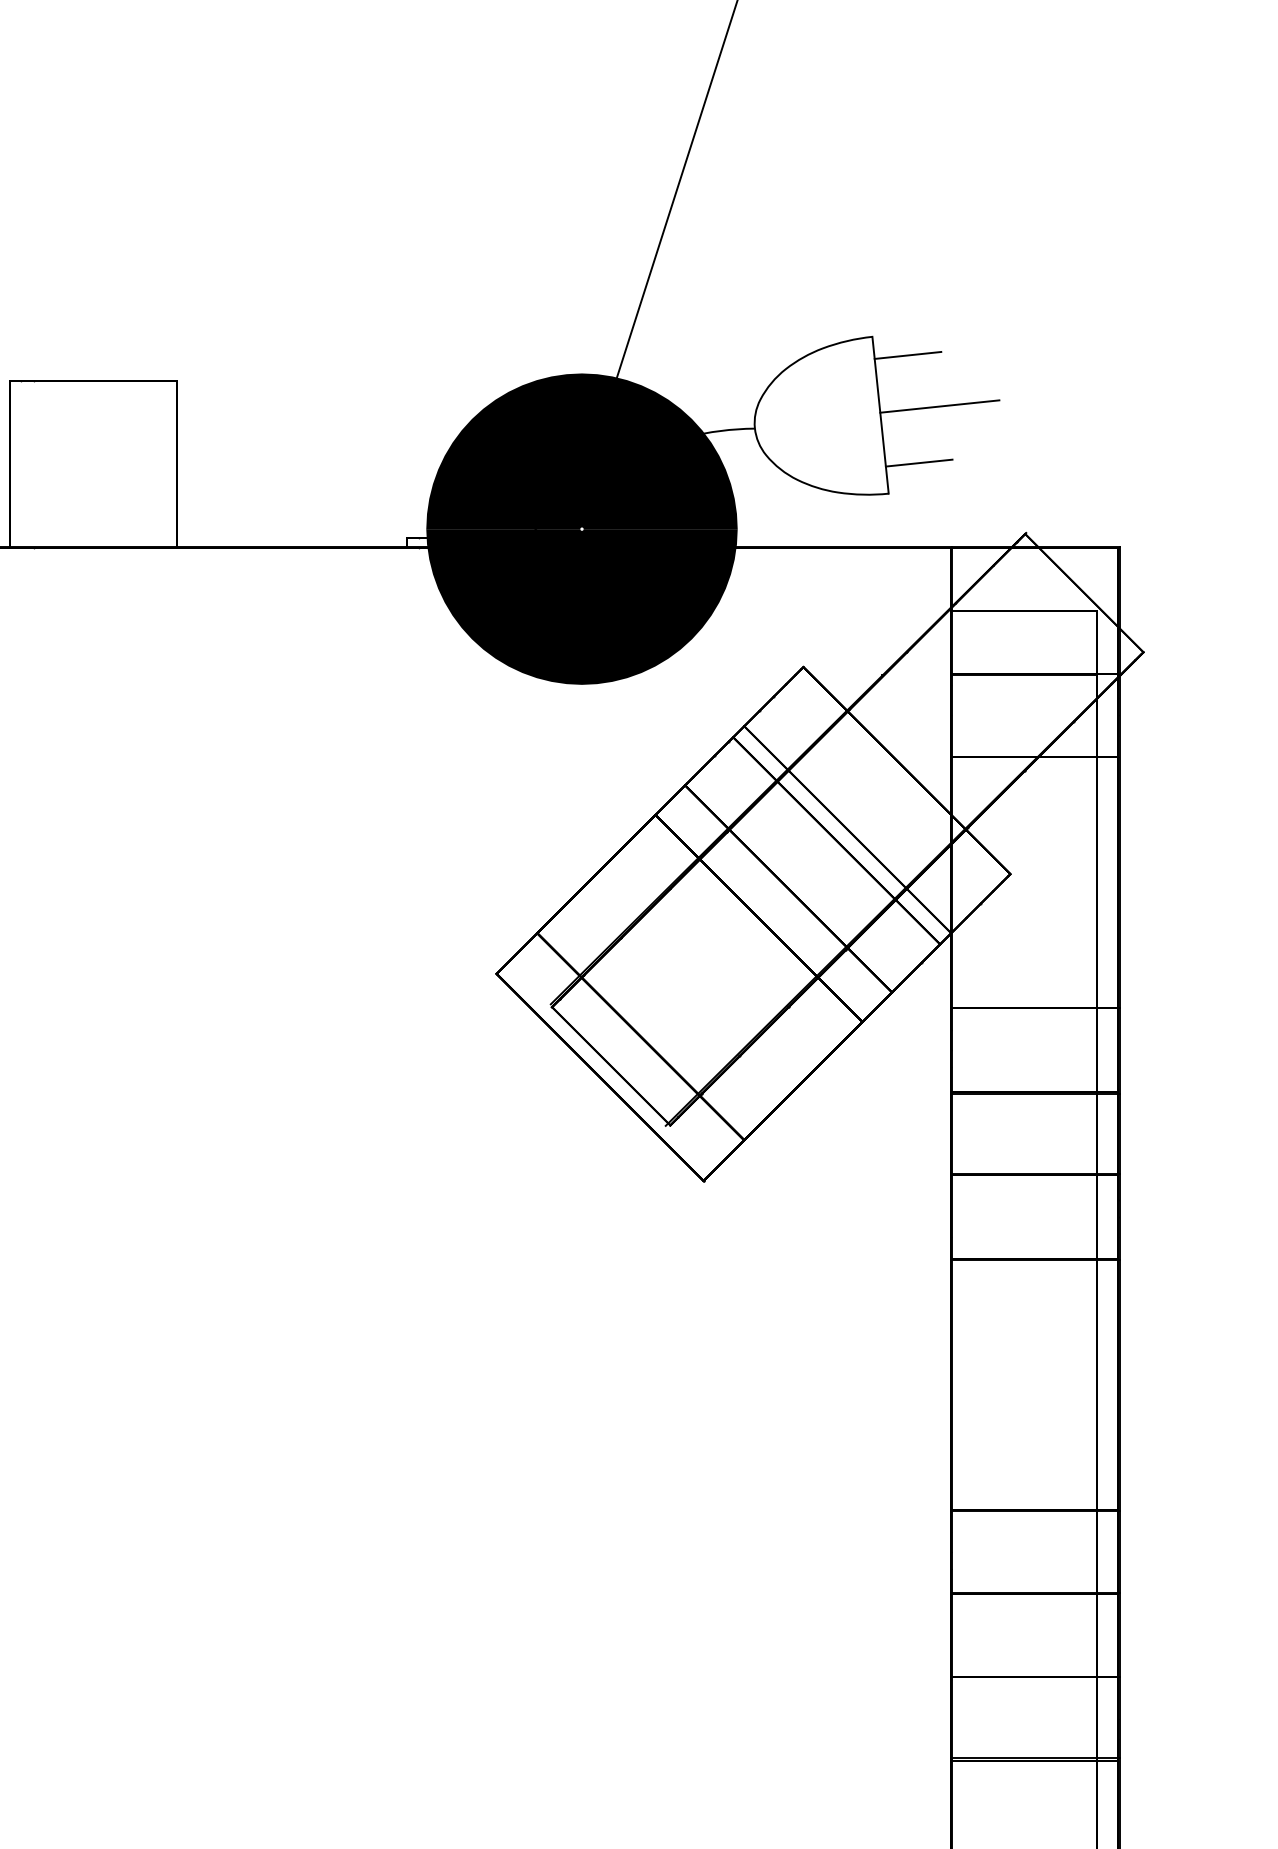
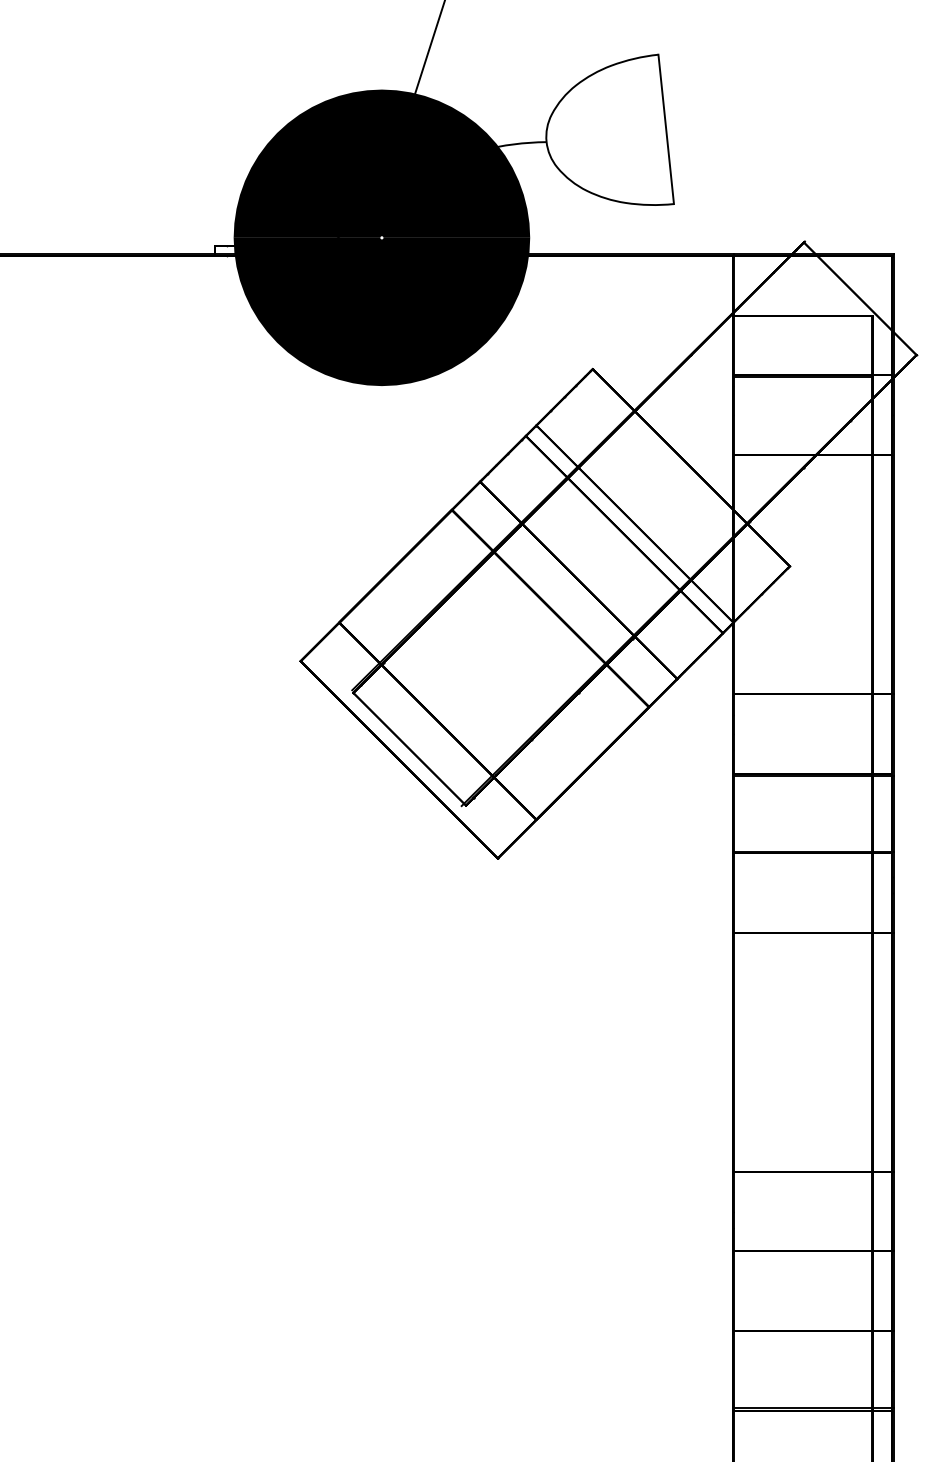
line: (907, 354) -> (691, 71), removed
line: (939, 406) -> (722, 121), removed
line: (918, 462) -> (702, 174), removed

